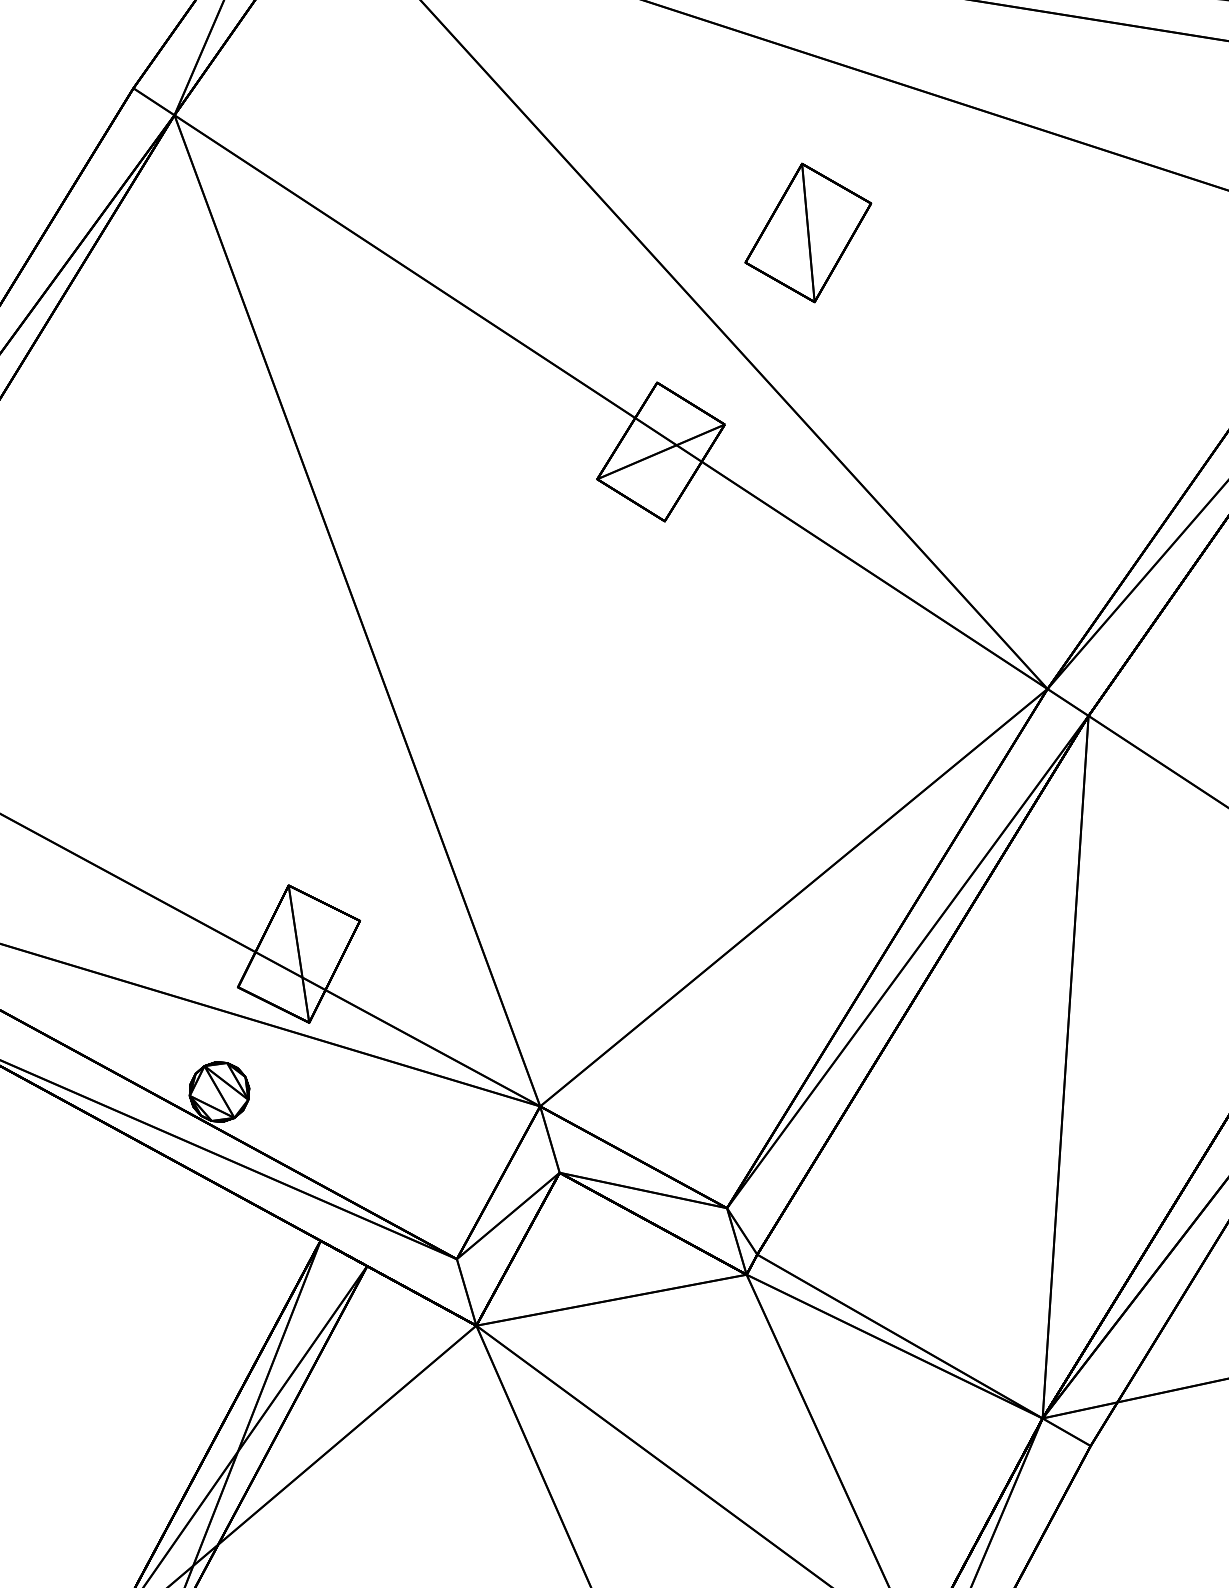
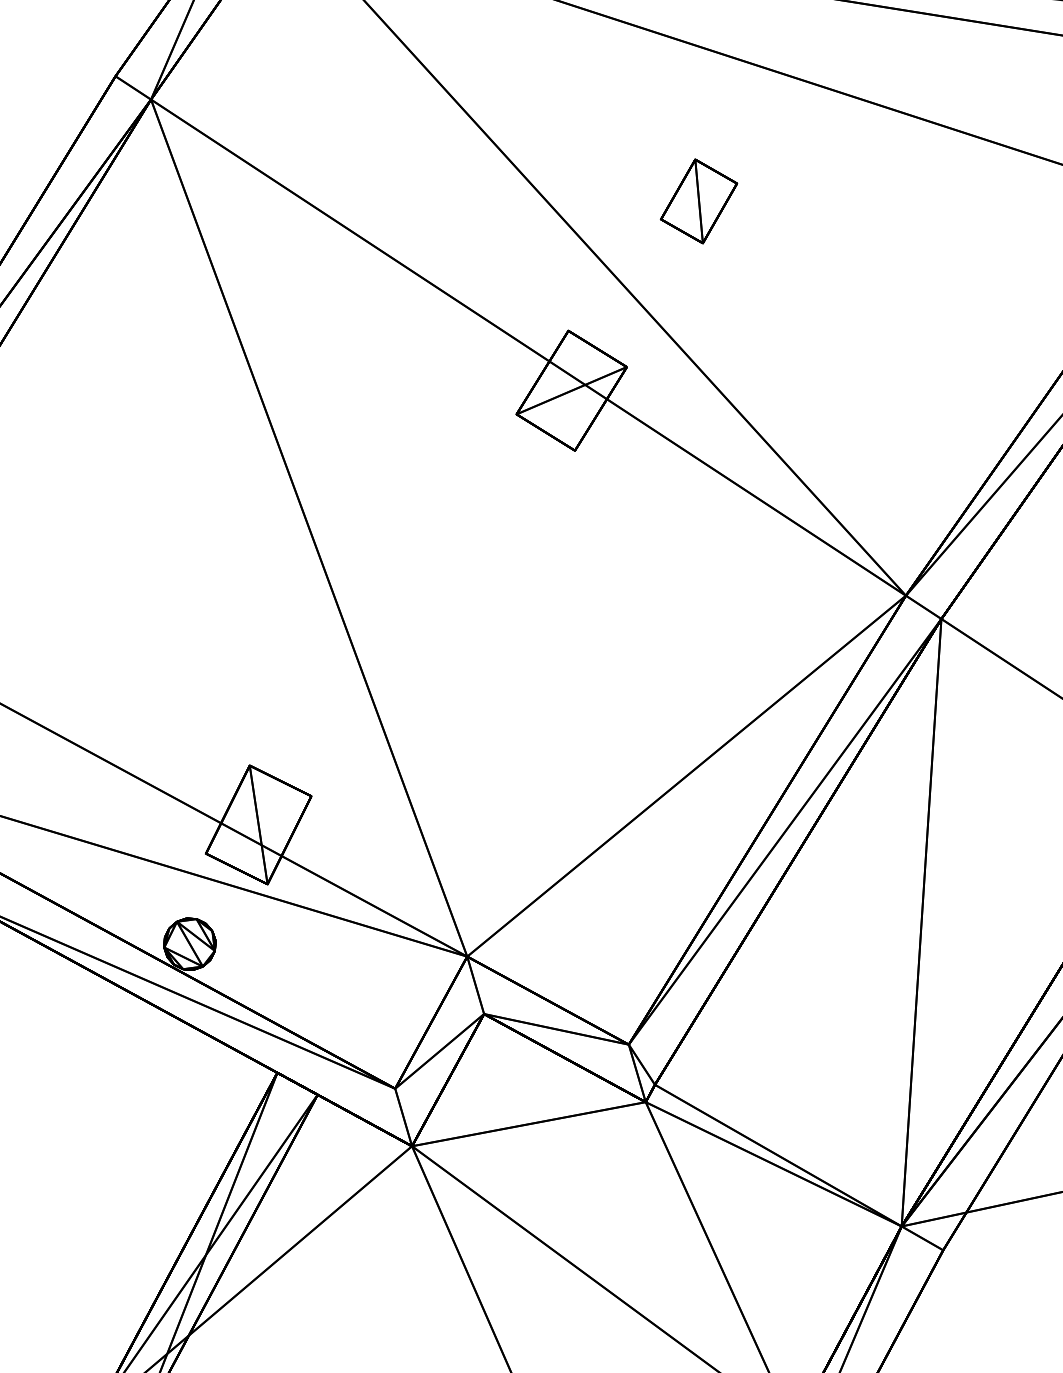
part: (807, 233) -> (698, 201), size x0.7

